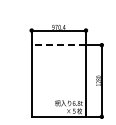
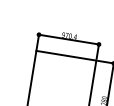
line: (58, 45) -> (65, 56), dashed -> solid

